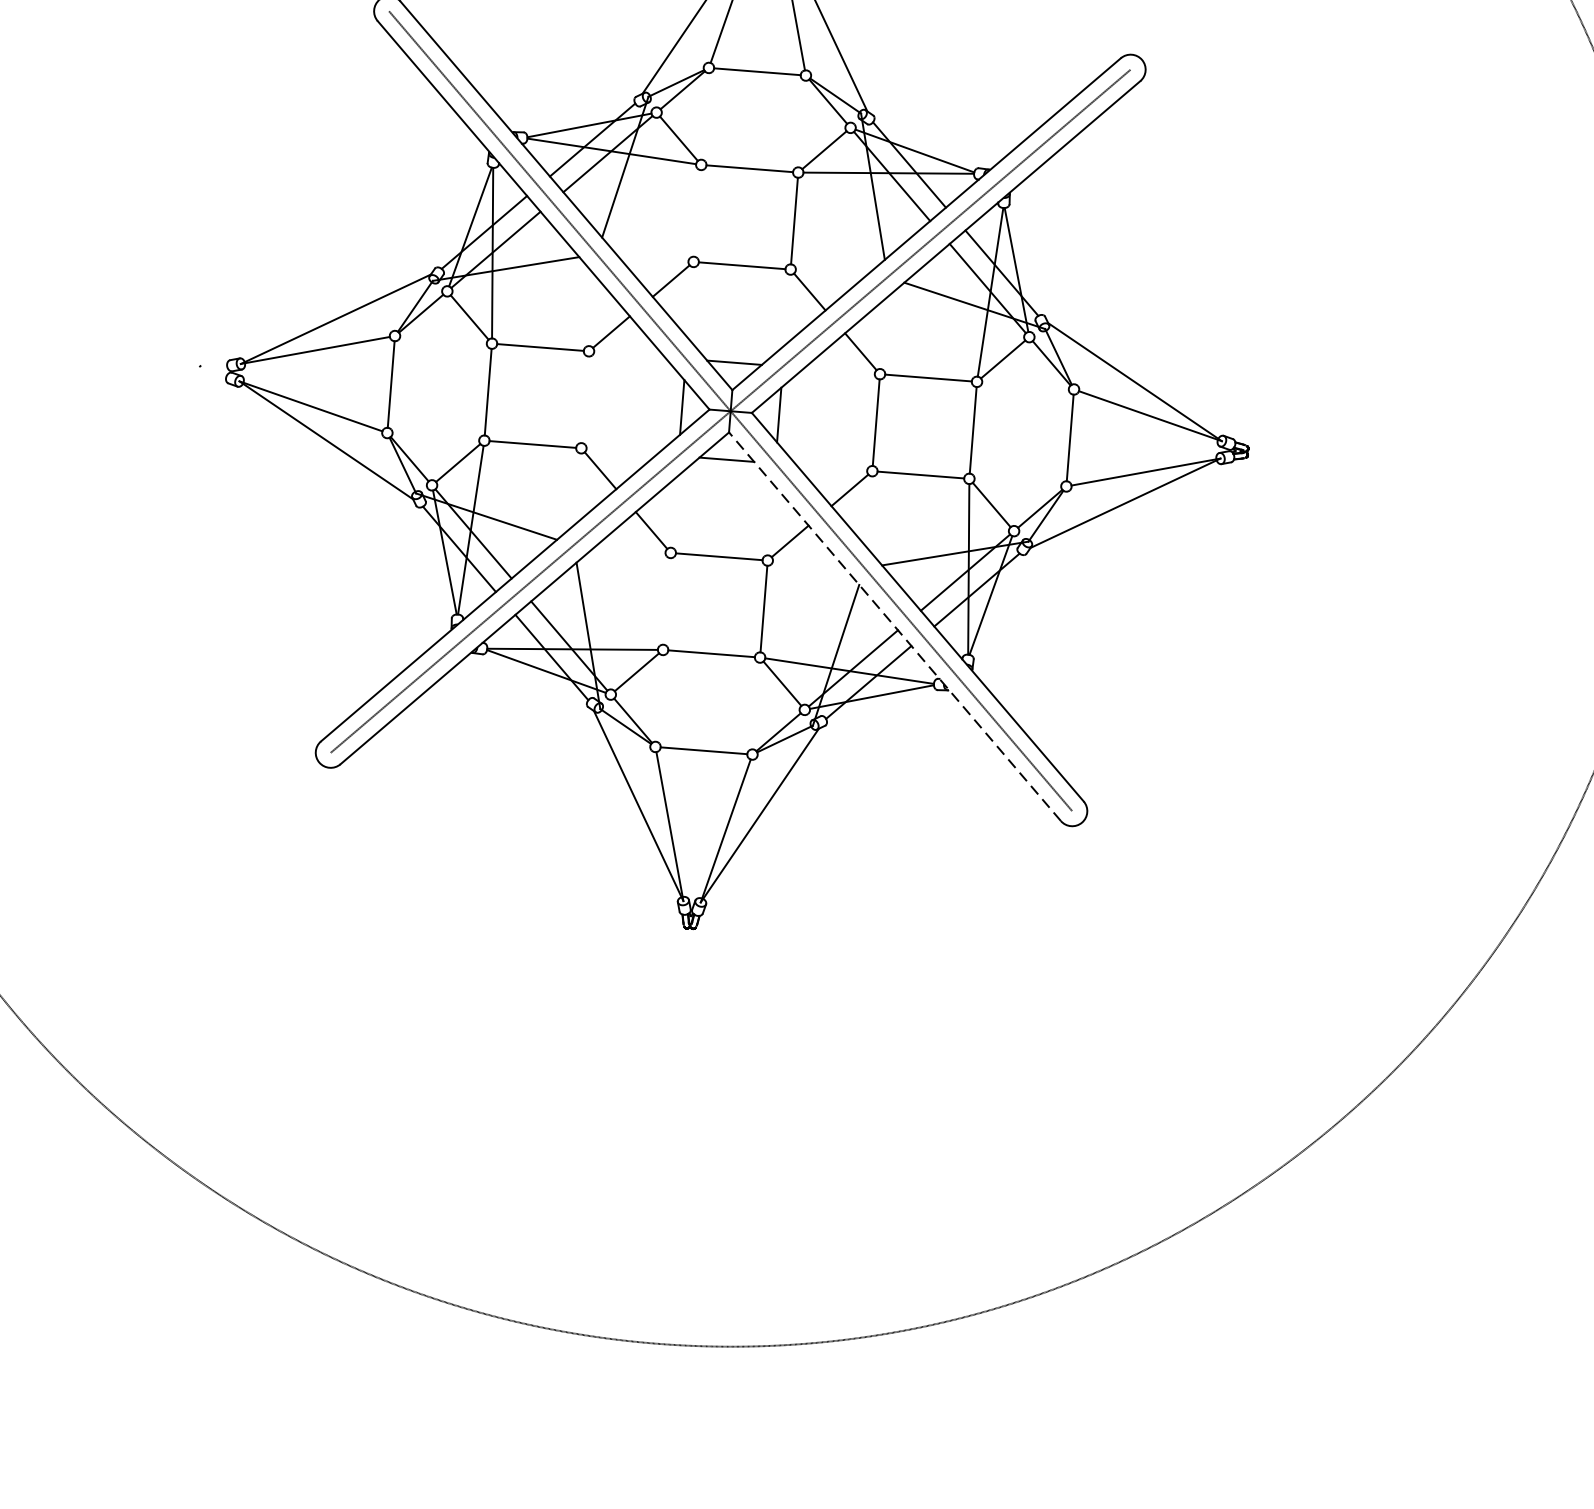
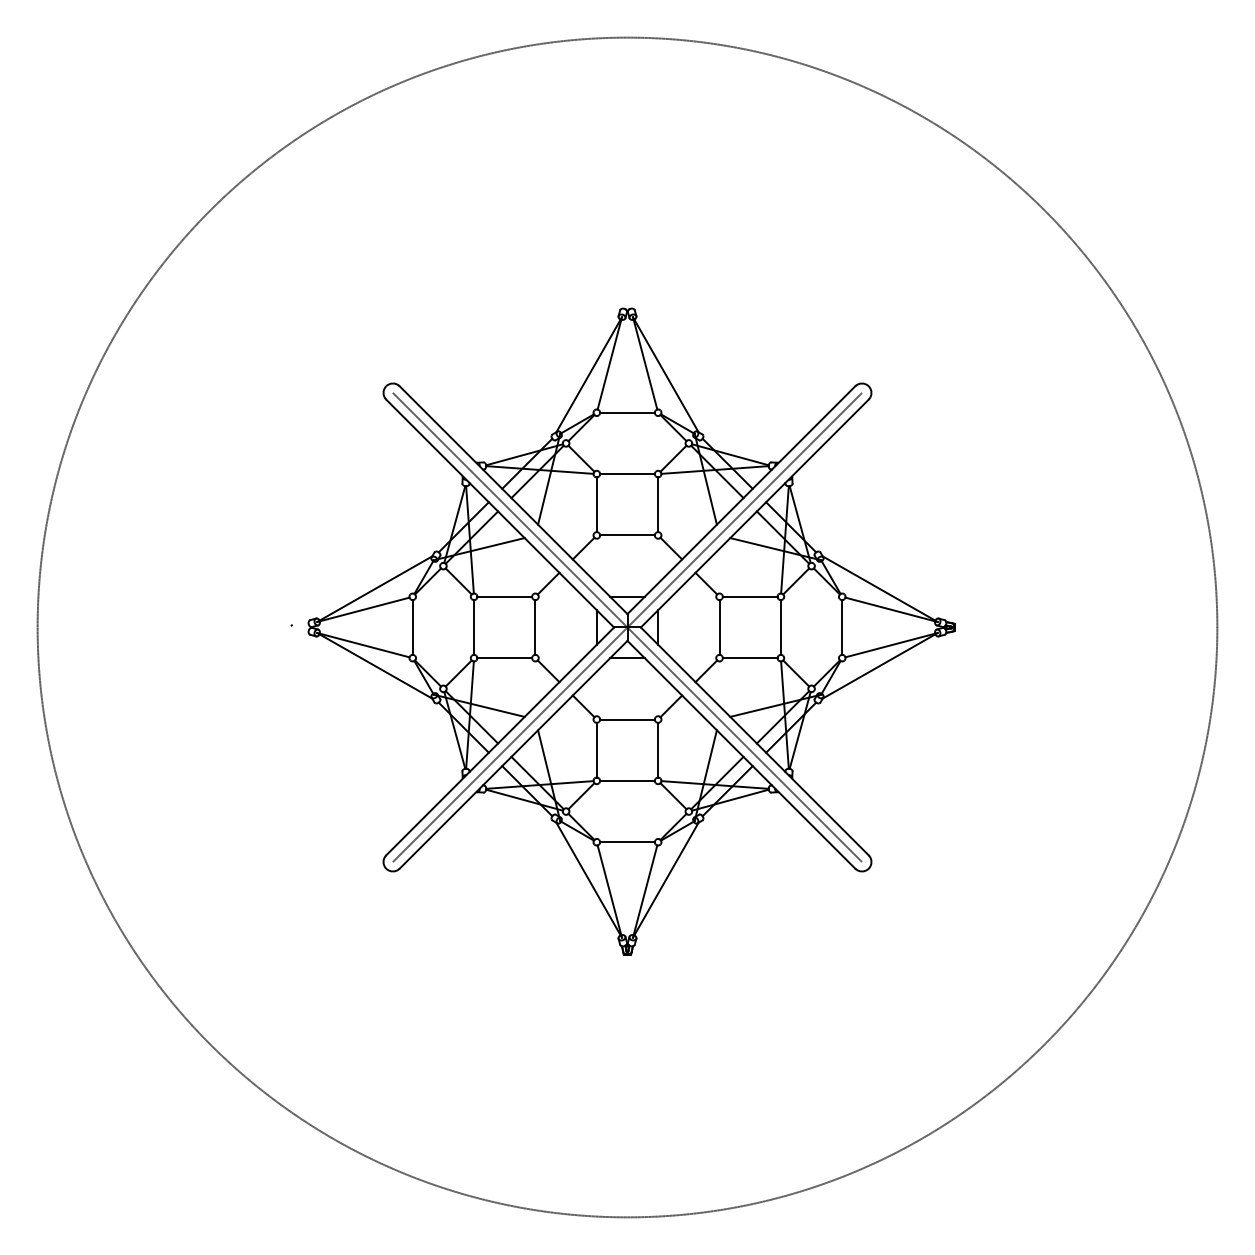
line: (697, 212) -> (596, 504), added
line: (585, 399) -> (535, 627), added
line: (666, 600) -> (596, 749), added
line: (895, 626) -> (741, 754), dashed -> solid

